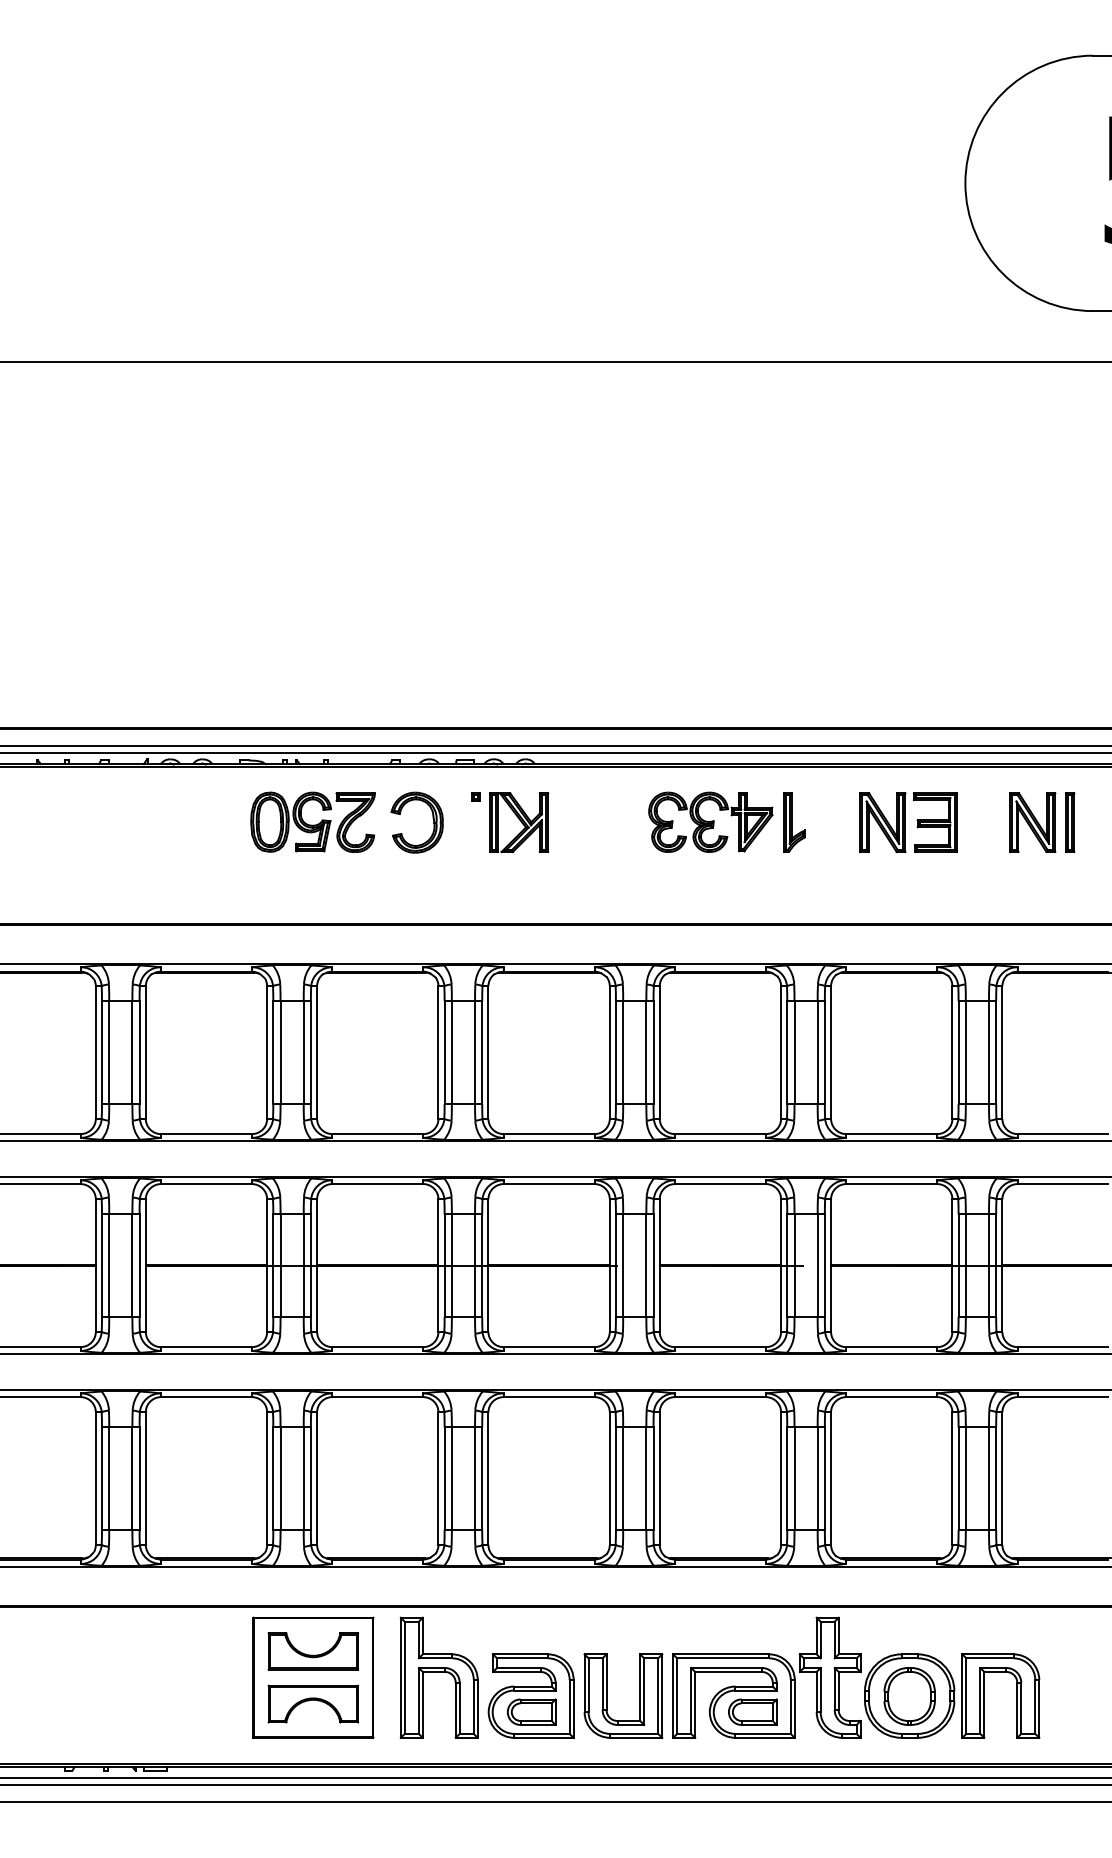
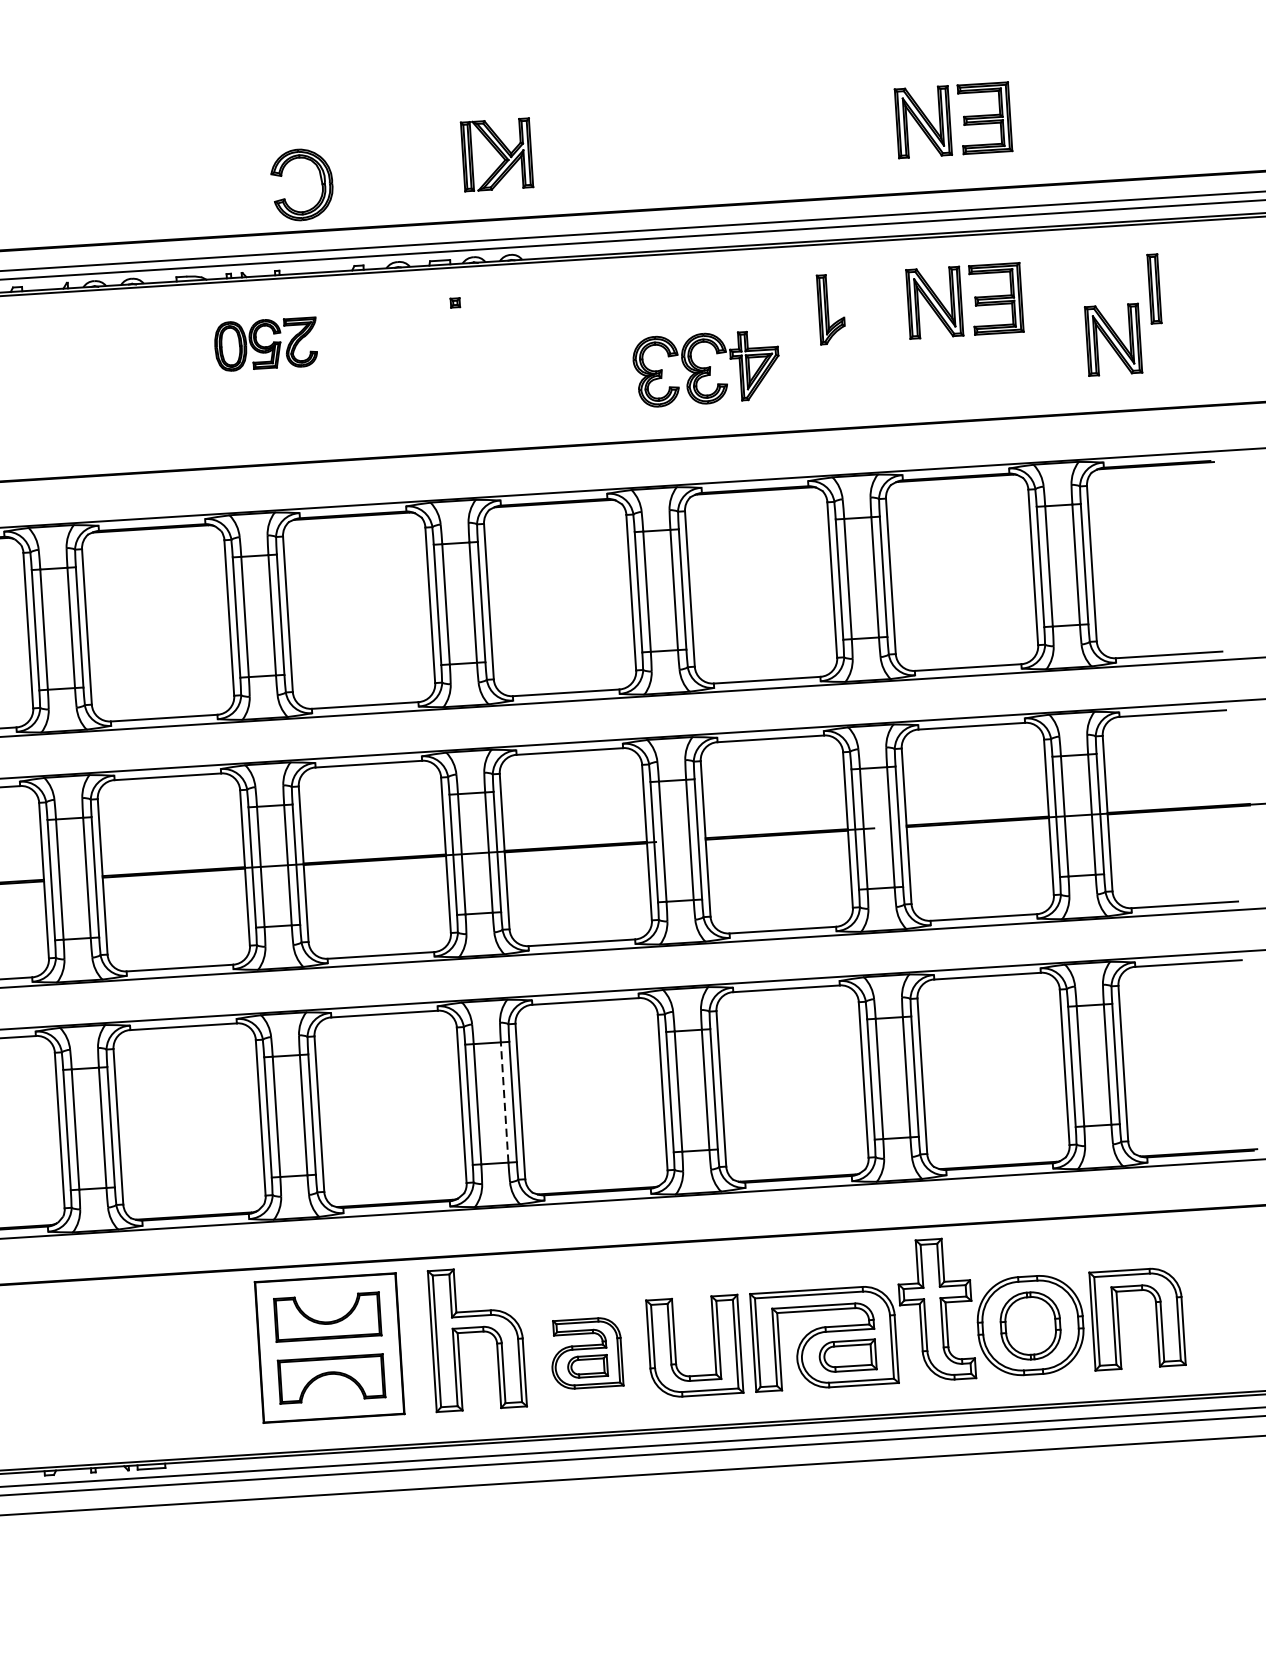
part: (908, 668) -> (953, 120), added
part: (432, 818) -> (319, 178), moved
part: (312, 821) -> (265, 343), size x0.7
part: (710, 821) -> (706, 367), moved
part: (519, 822) -> (497, 154), moved
part: (1032, 822) -> (1113, 339), moved
line: (475, 1478) -> (505, 1102), solid -> dashed
part: (530, 1695) -> (585, 1352), size x0.7

